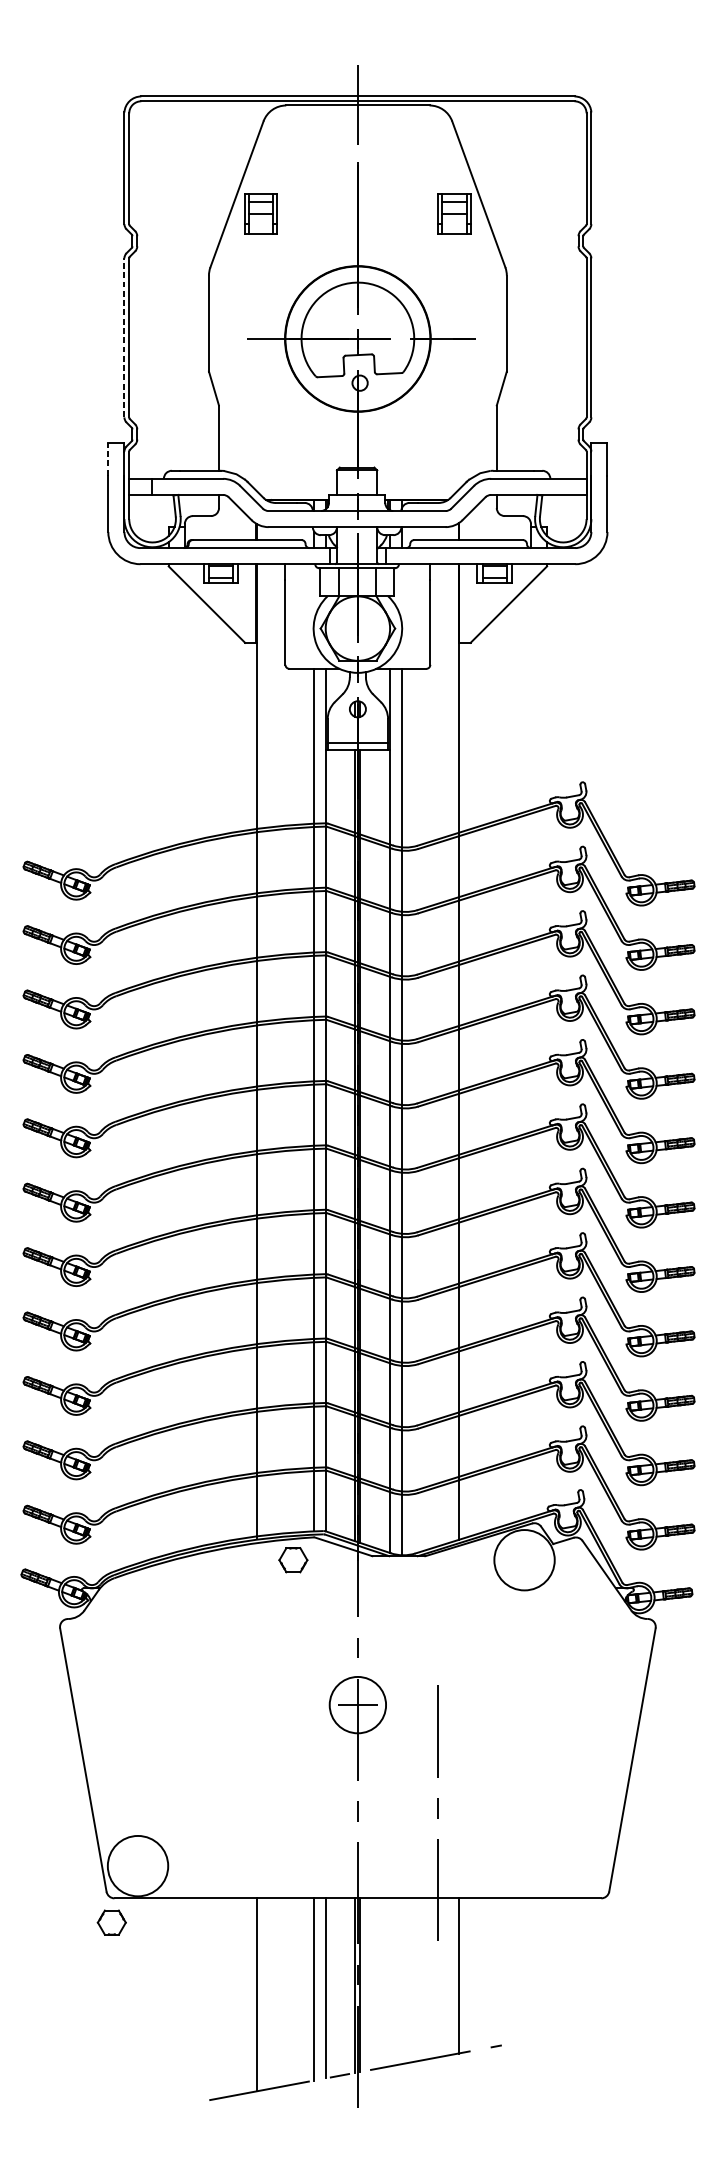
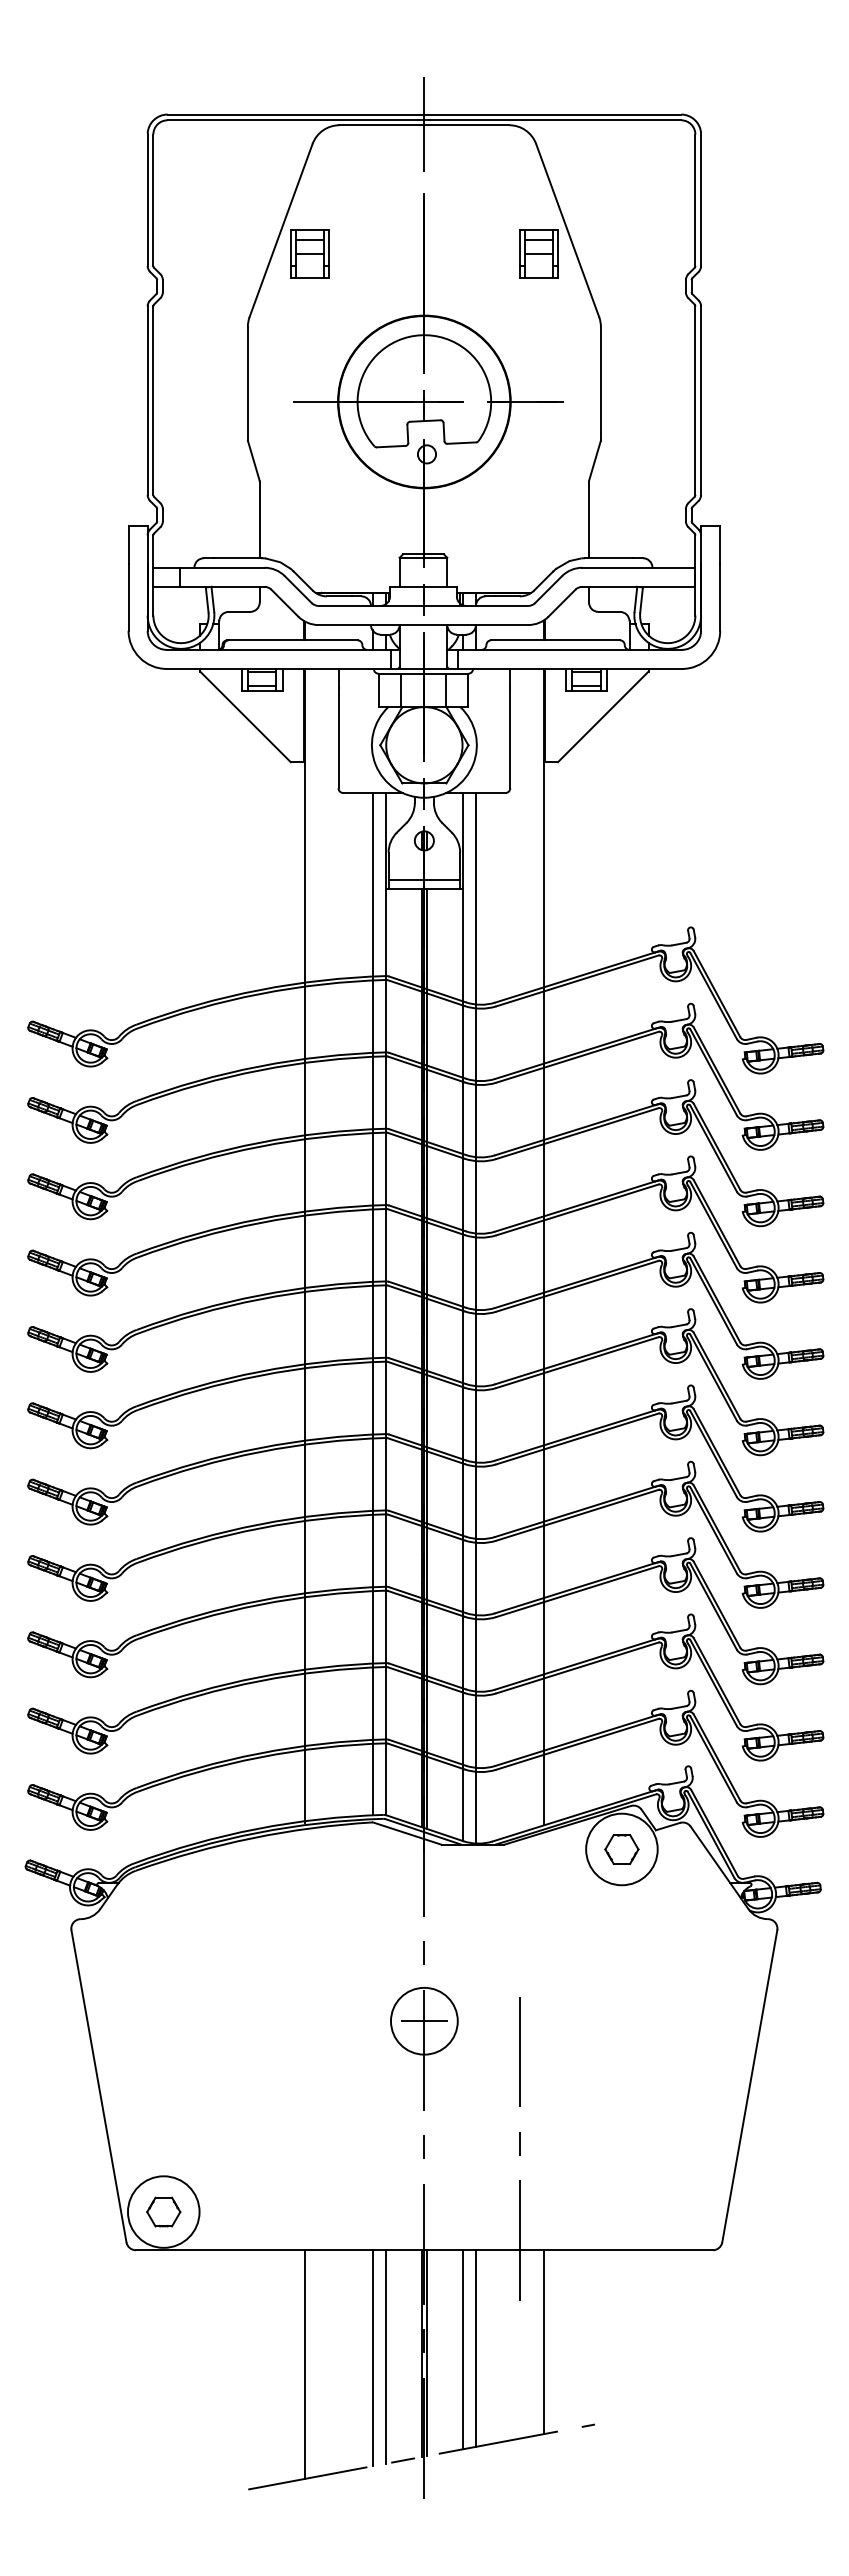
line: (124, 337) -> (147, 400), dashed -> solid
line: (108, 459) -> (128, 544), dashed -> solid
part: (293, 1560) -> (621, 1849), moved
part: (111, 1922) -> (163, 2211), moved
line: (401, 1981) -> (476, 2348), added
line: (390, 1982) -> (462, 2349), added

